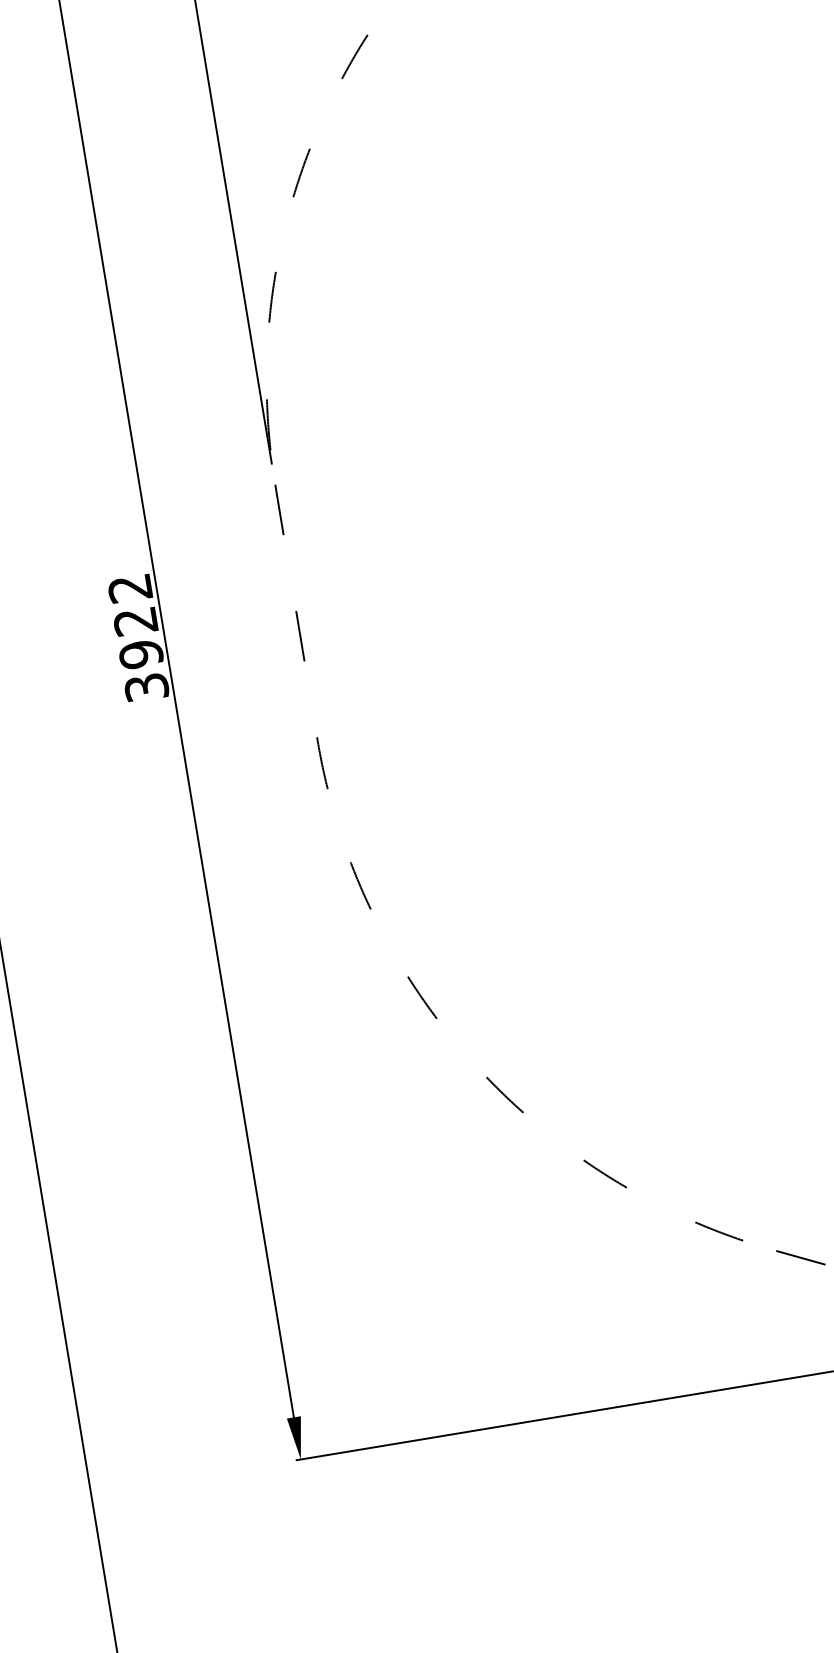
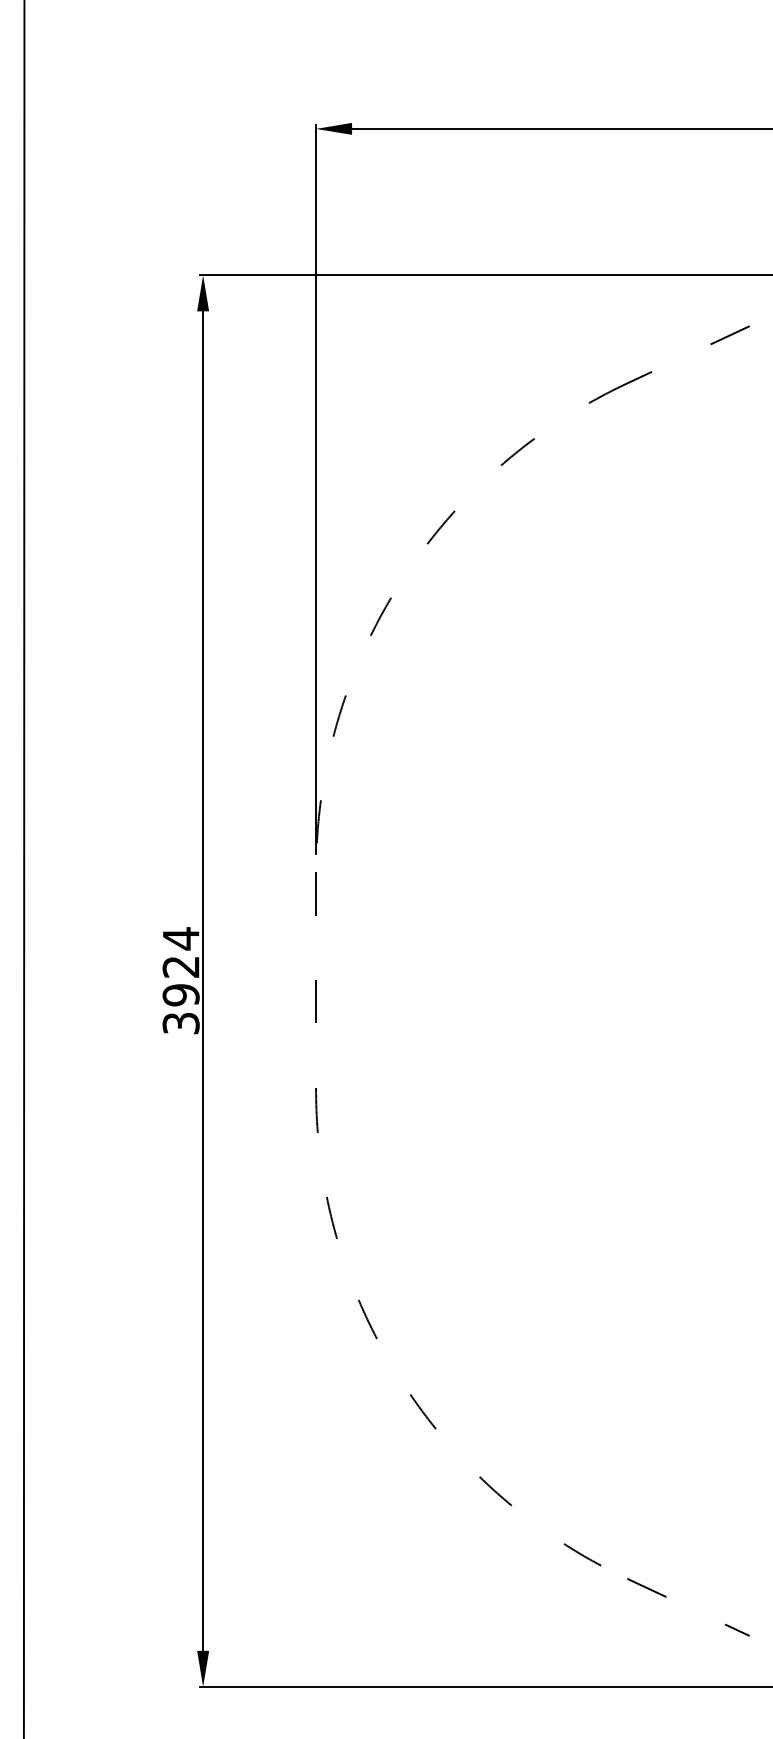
text: (129, 588) -> (180, 938), 3922 -> 3924

